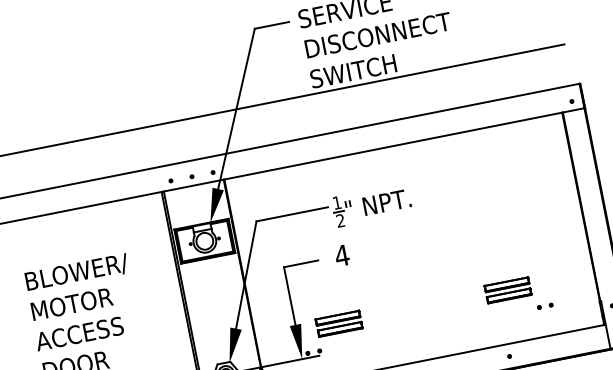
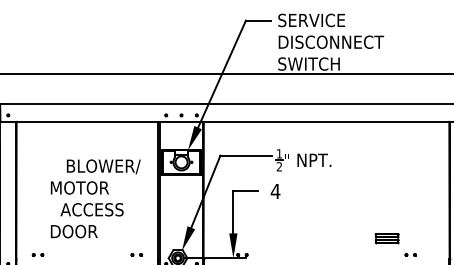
text: (76, 272) -> (103, 166), moved
part: (508, 289) -> (387, 238), size x0.7
part: (339, 323) -> (264, 238), removed
text: (78, 333) -> (91, 209), moved

